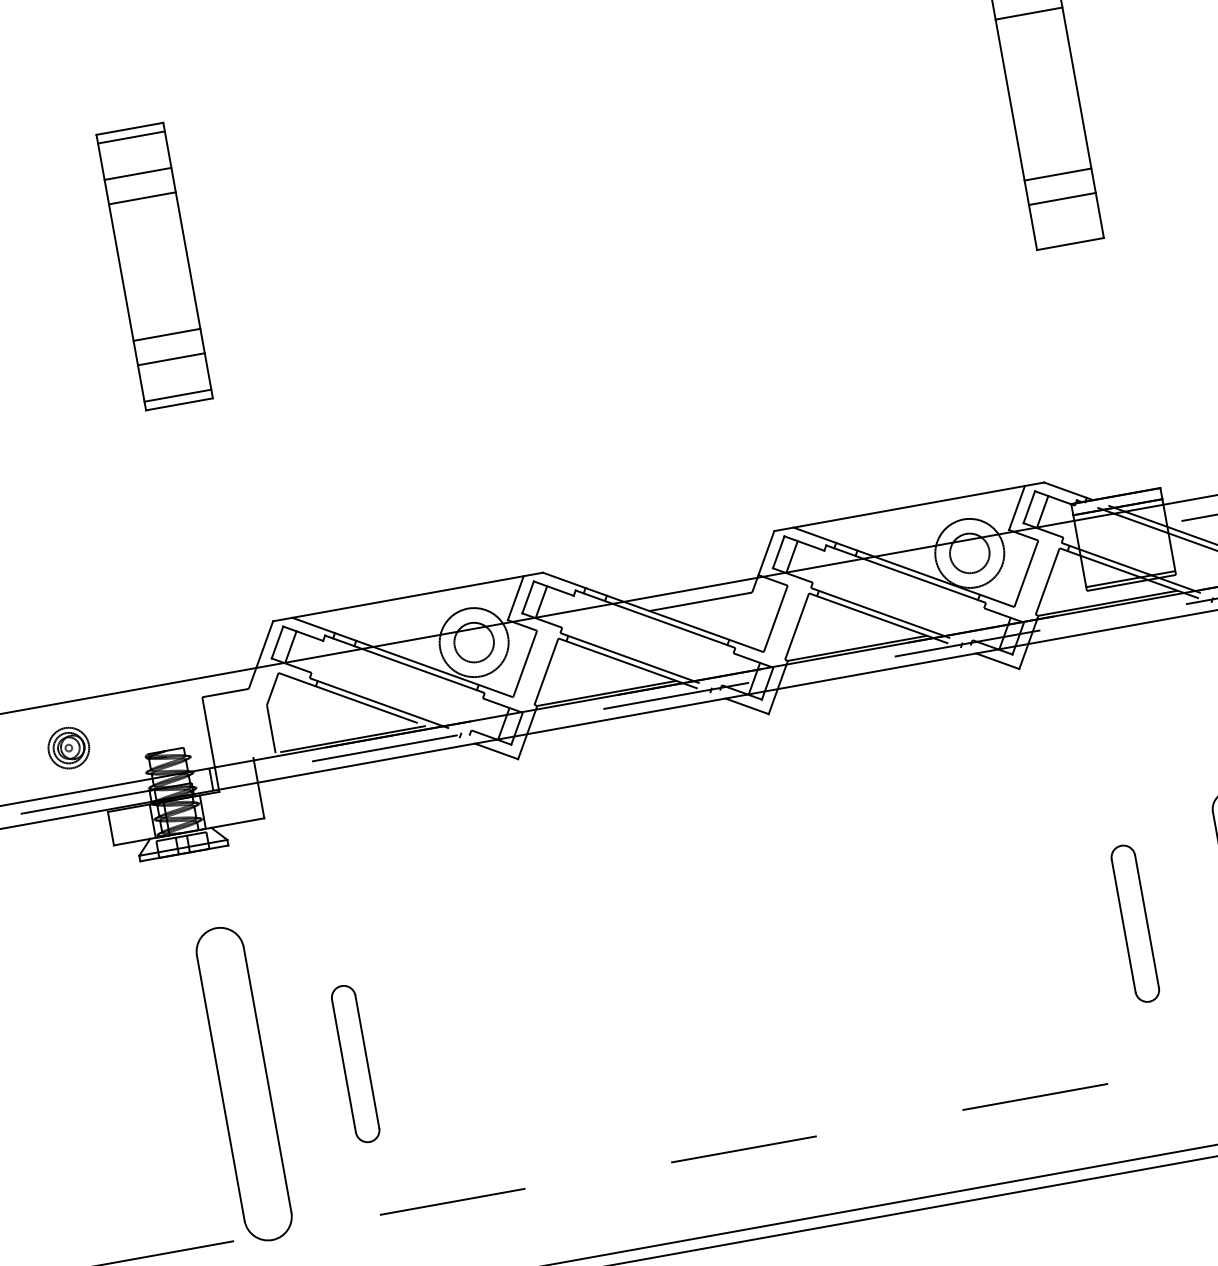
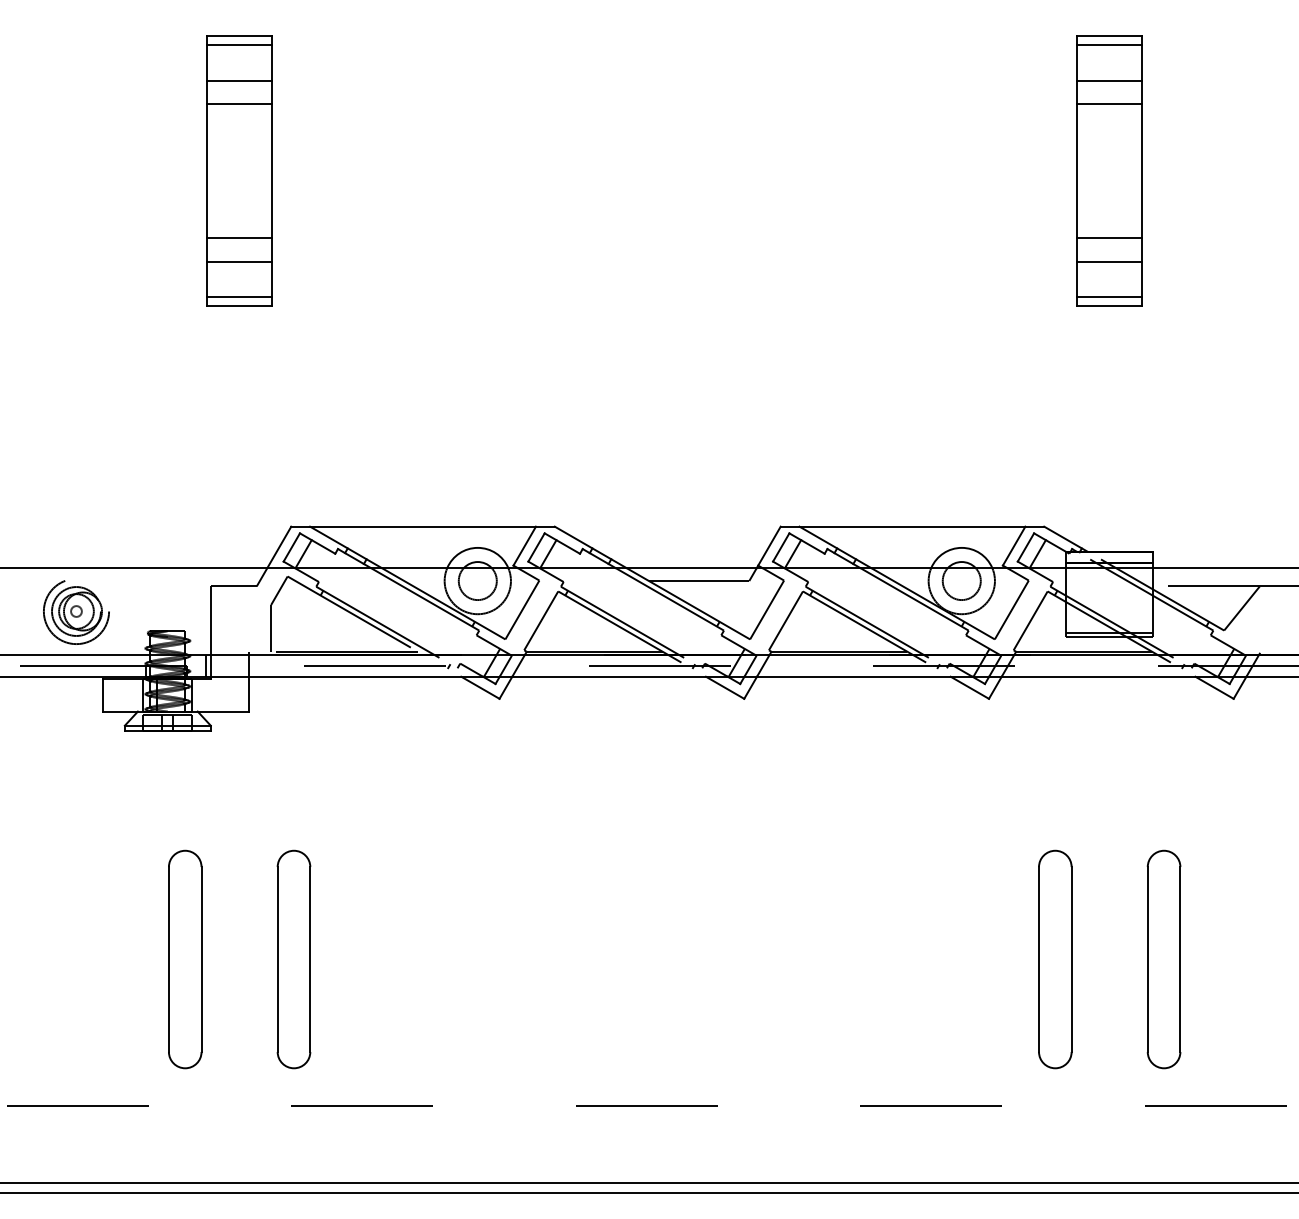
line: (1033, 38) -> (1109, 104), added
line: (1068, 235) -> (1109, 297), added
part: (68, 748) -> (76, 612), size x1.67
part: (1135, 923) -> (1055, 959), size x1.43
part: (355, 1064) -> (293, 959), size x1.43
part: (244, 1084) -> (185, 959), size x0.71

